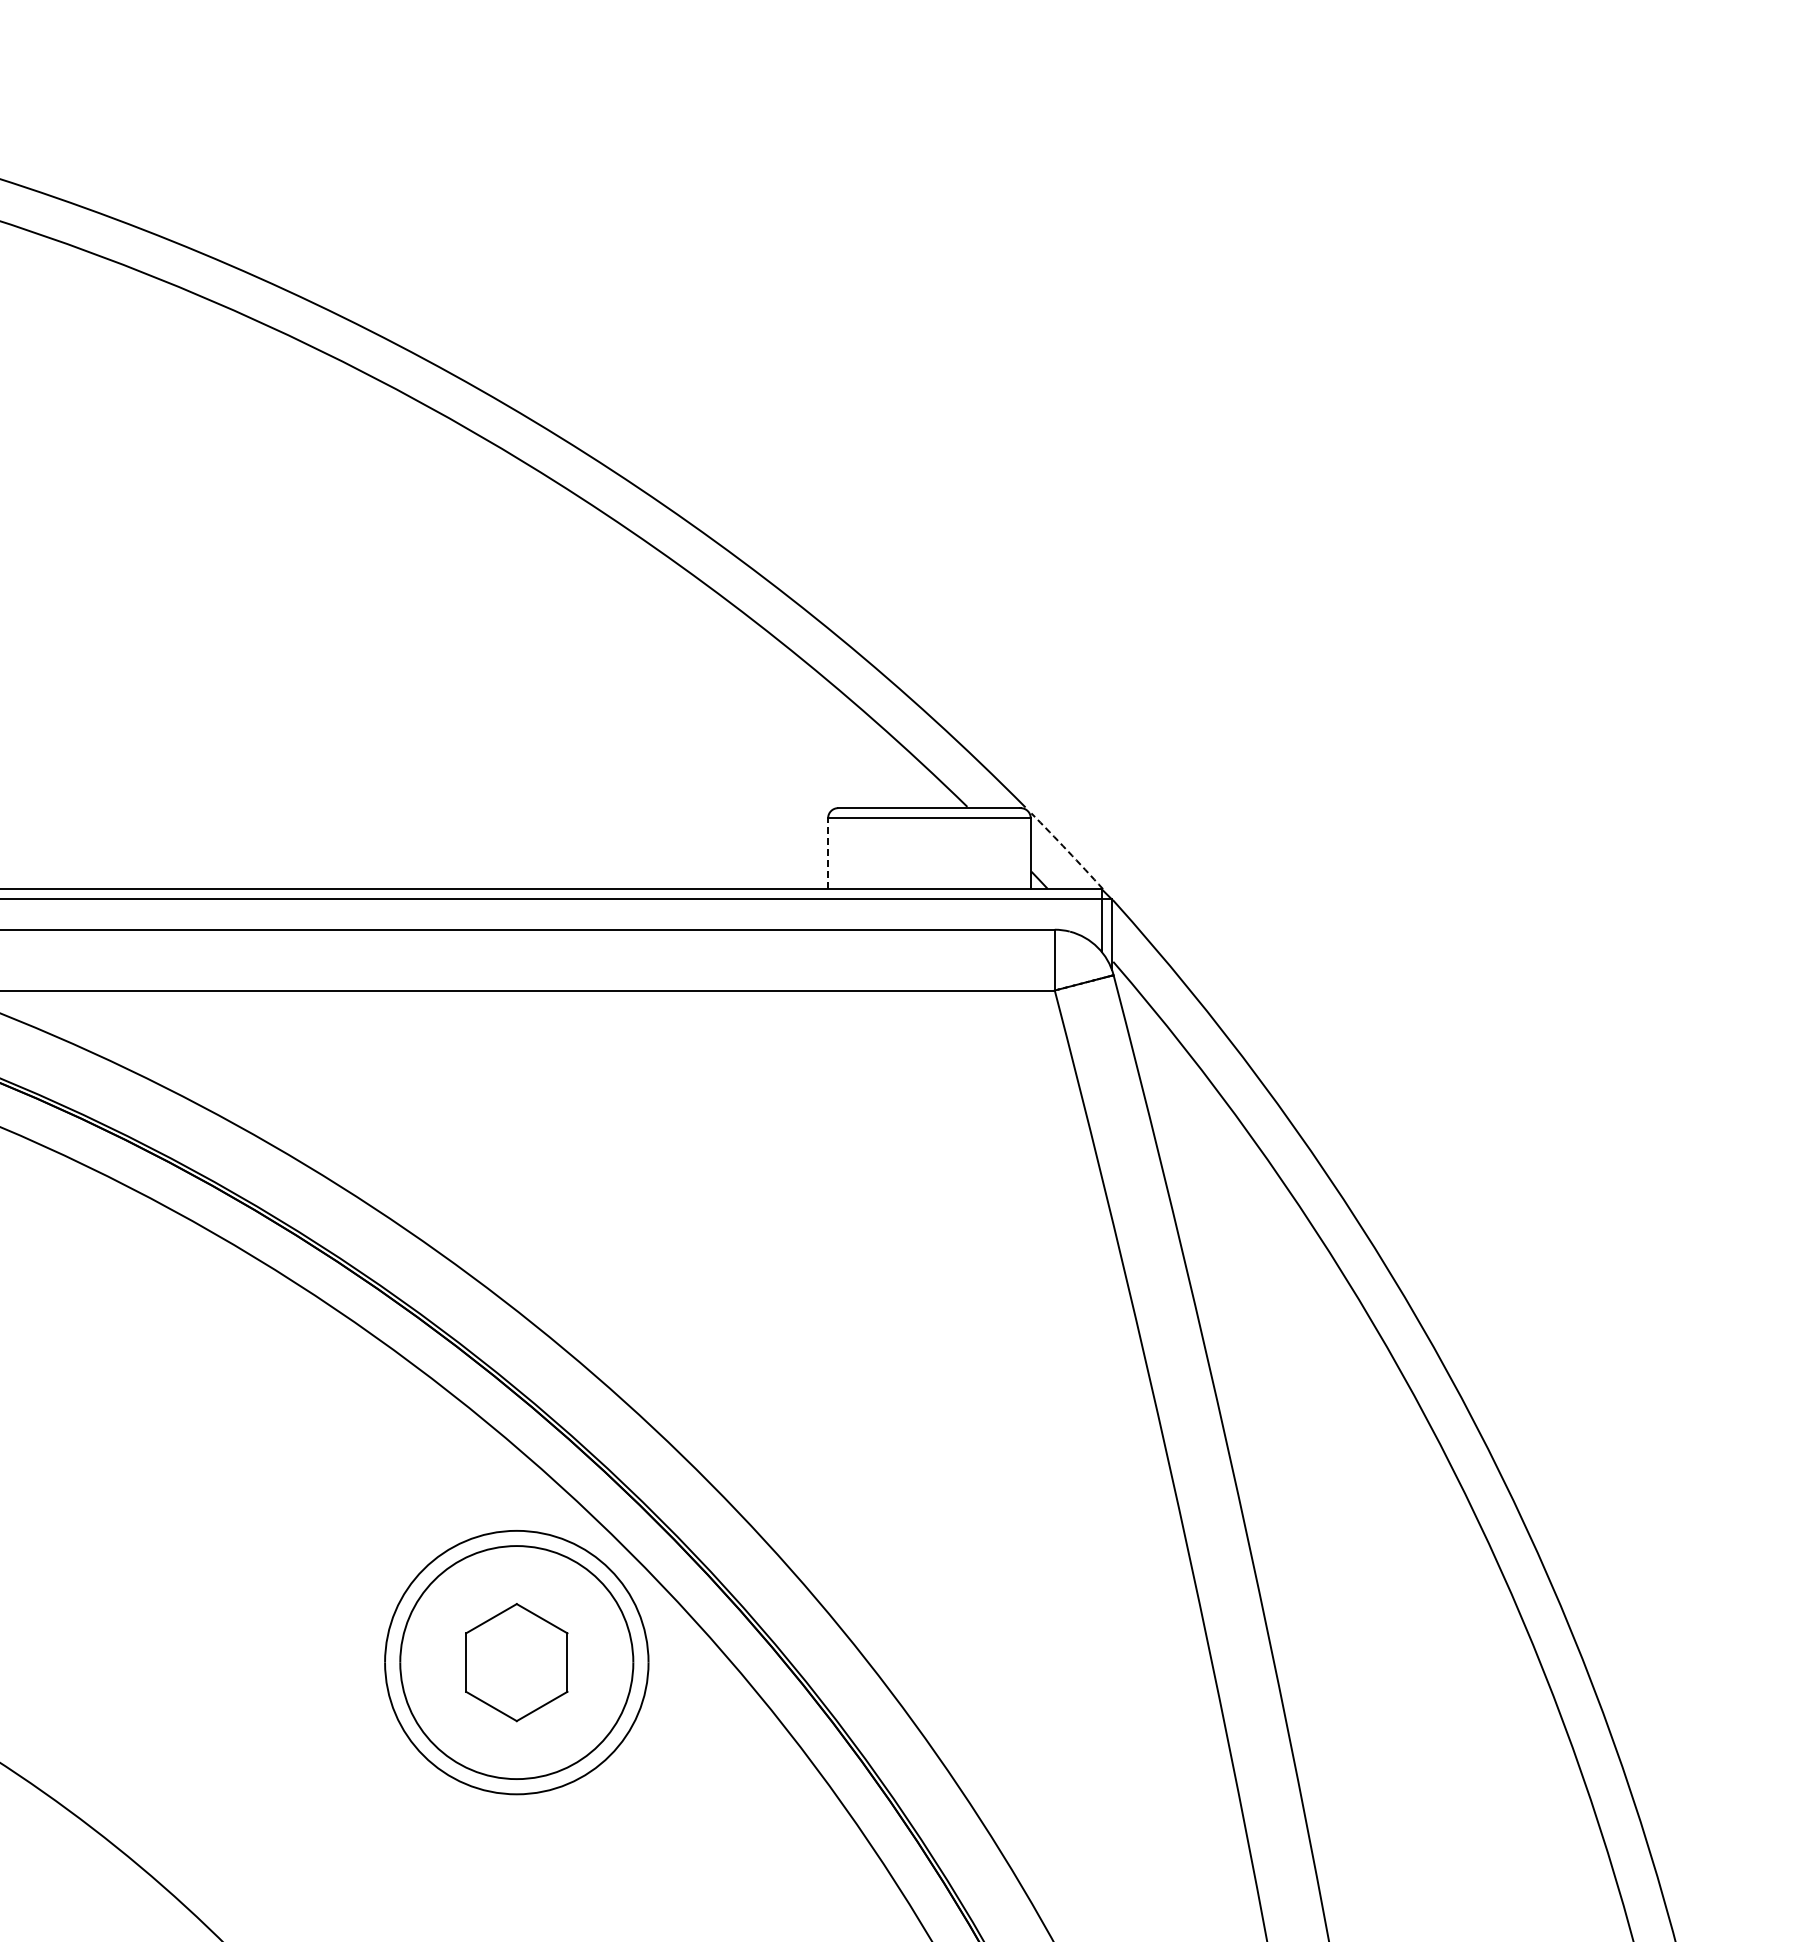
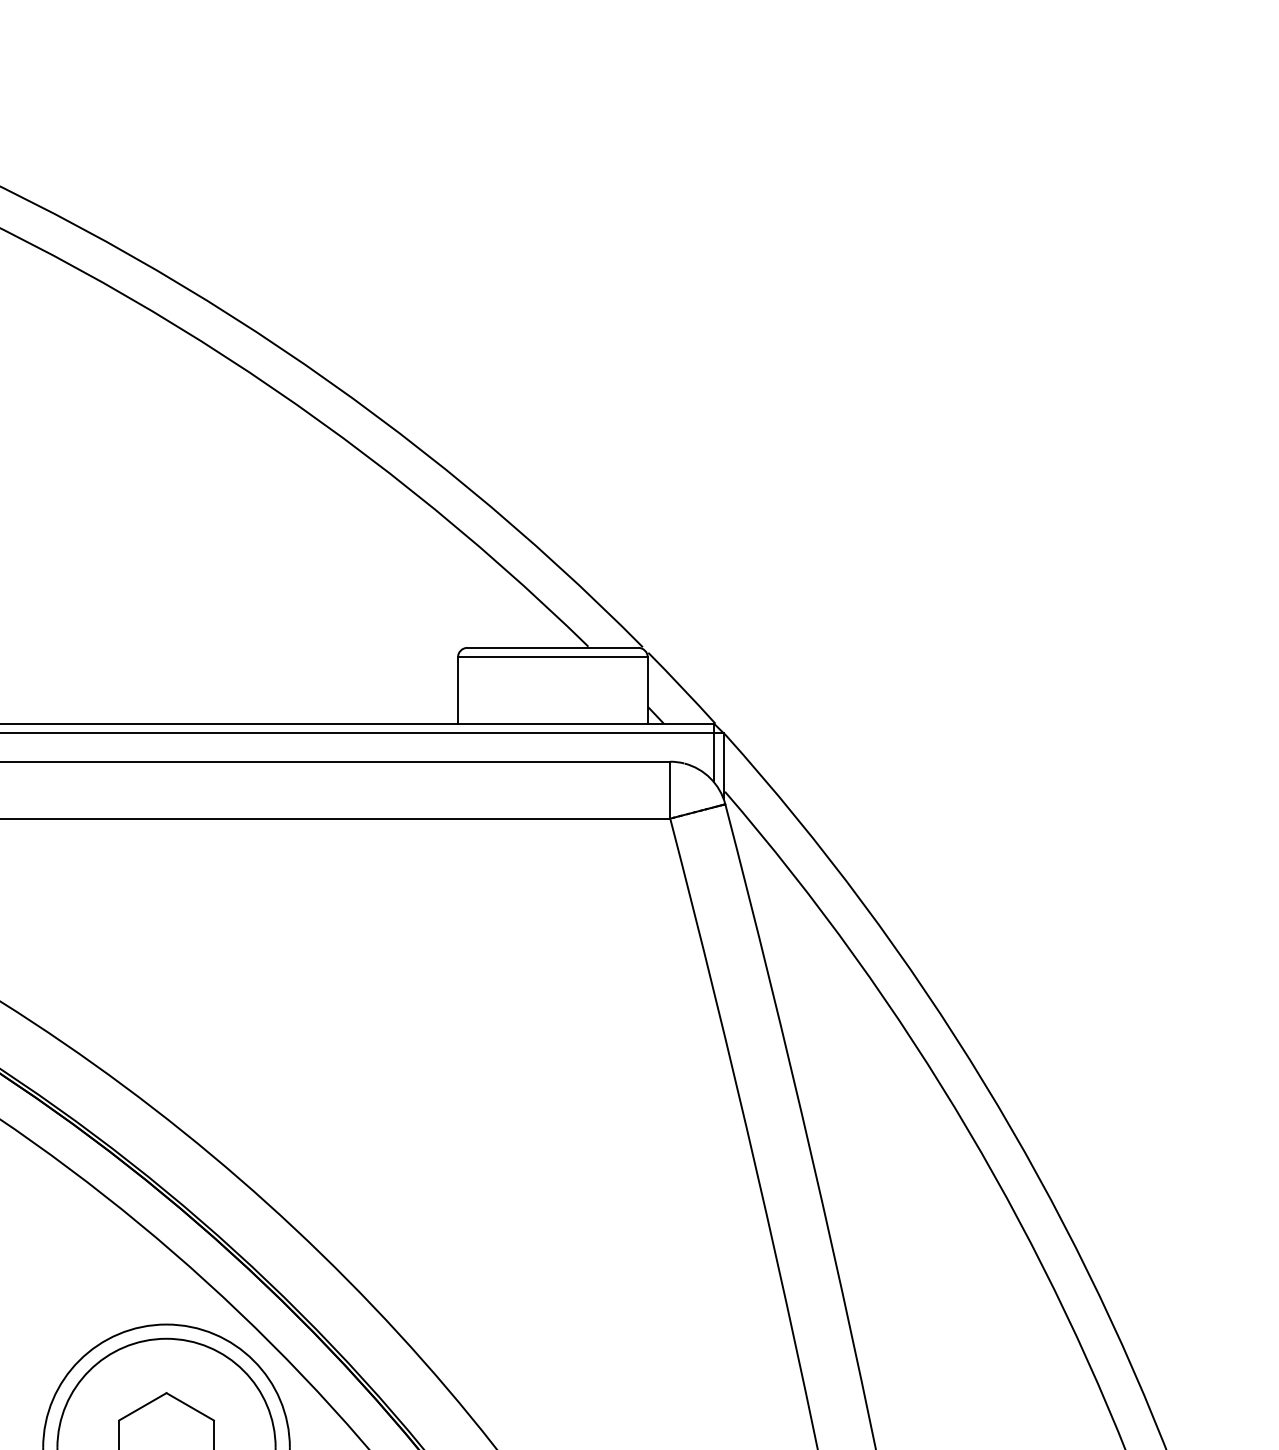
arc: (1067, 850) -> (682, 687), dashed -> solid
line: (828, 853) -> (458, 690), dashed -> solid

